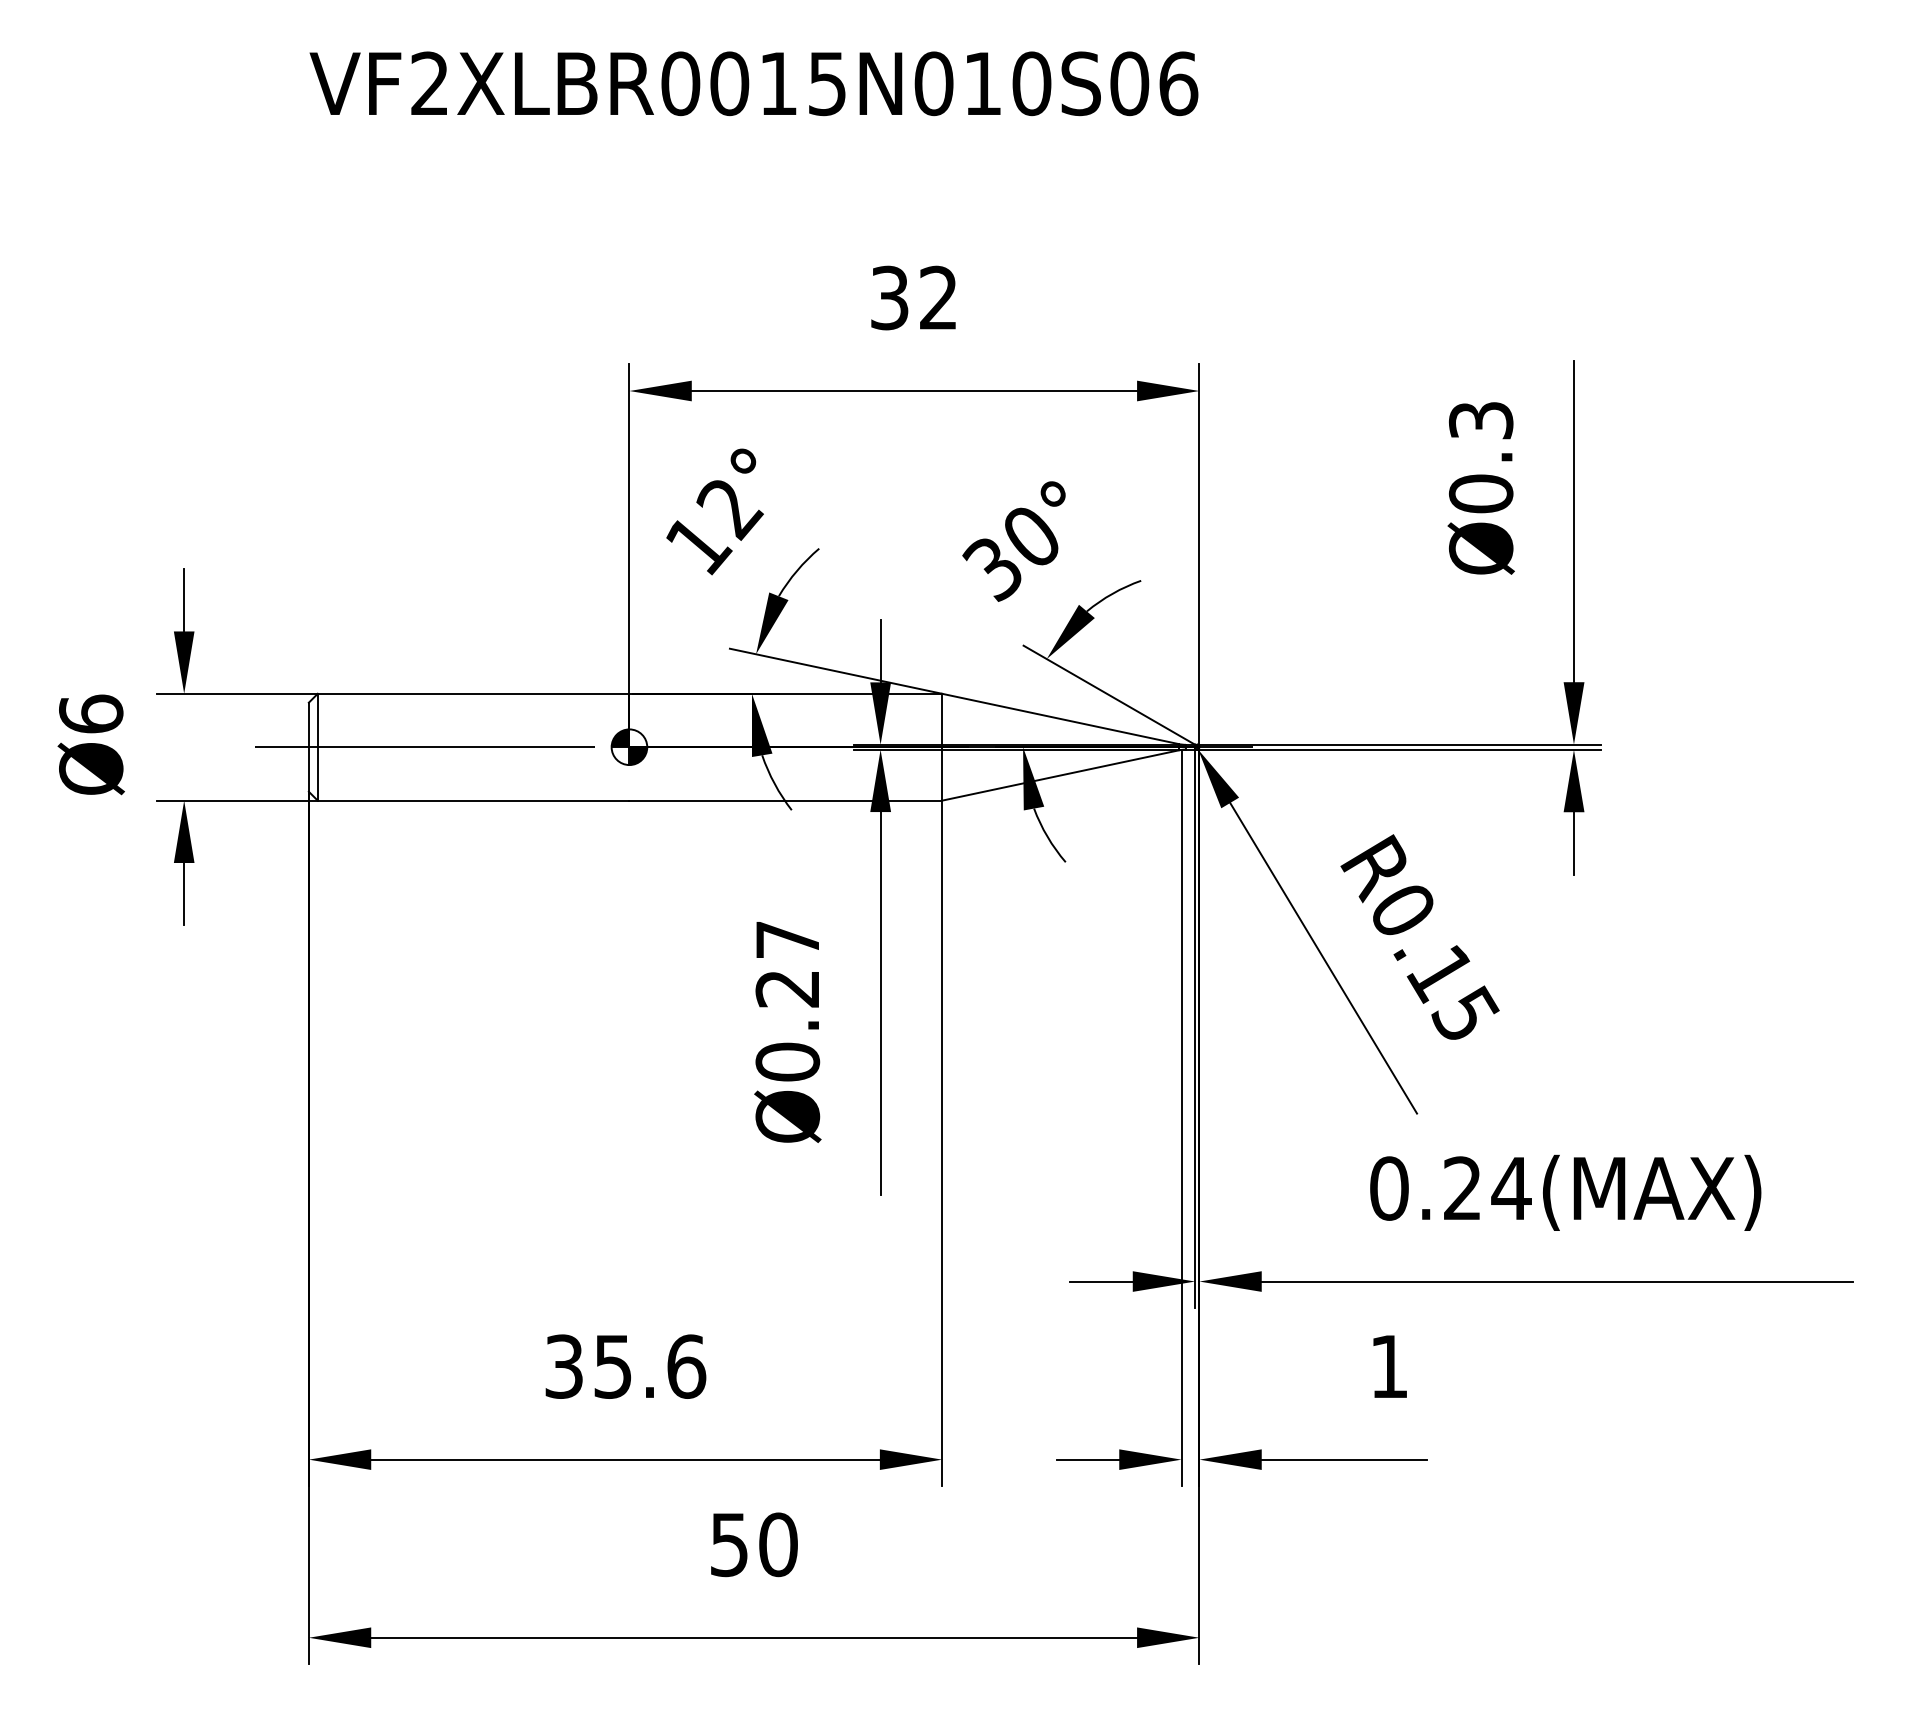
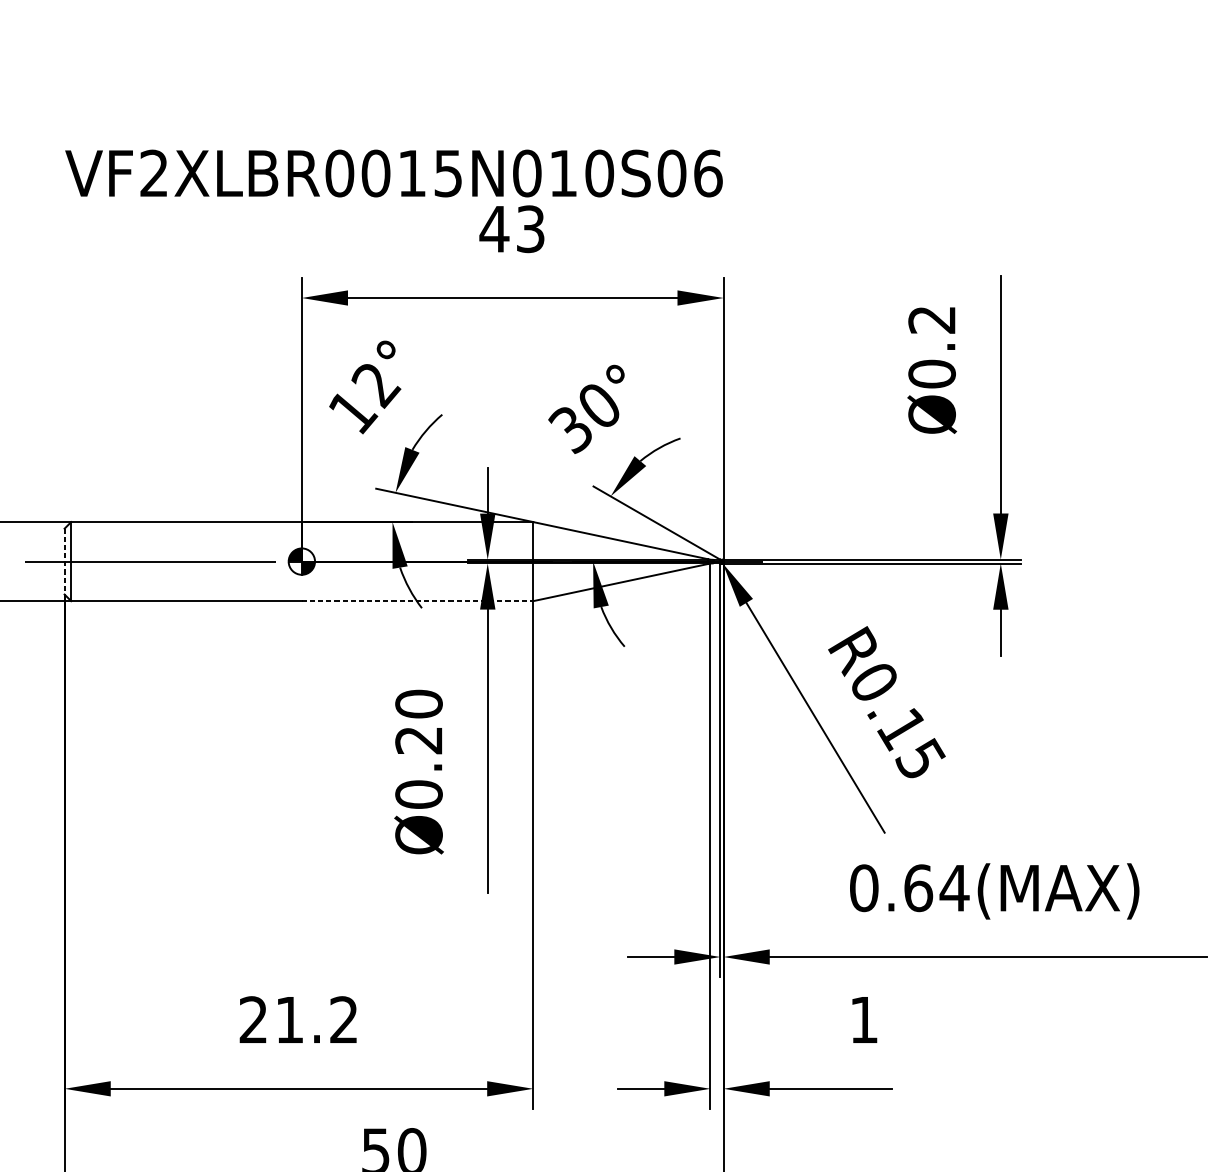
text: (753, 83) -> (393, 173), moved
text: (913, 297) -> (512, 228), 32 -> 43
text: (1481, 420) -> (932, 319), Ø0.3 -> Ø0.2
line: (308, 747) -> (64, 561), solid -> dashed
line: (786, 800) -> (418, 601), solid -> dashed
text: (787, 939) -> (418, 703), Ø0.27 -> Ø0.20
text: (1462, 1188) -> (918, 888), 0.24(MAX) -> 0.64(MAX)
text: (625, 1366) -> (298, 1019), 35.6 -> 21.2

